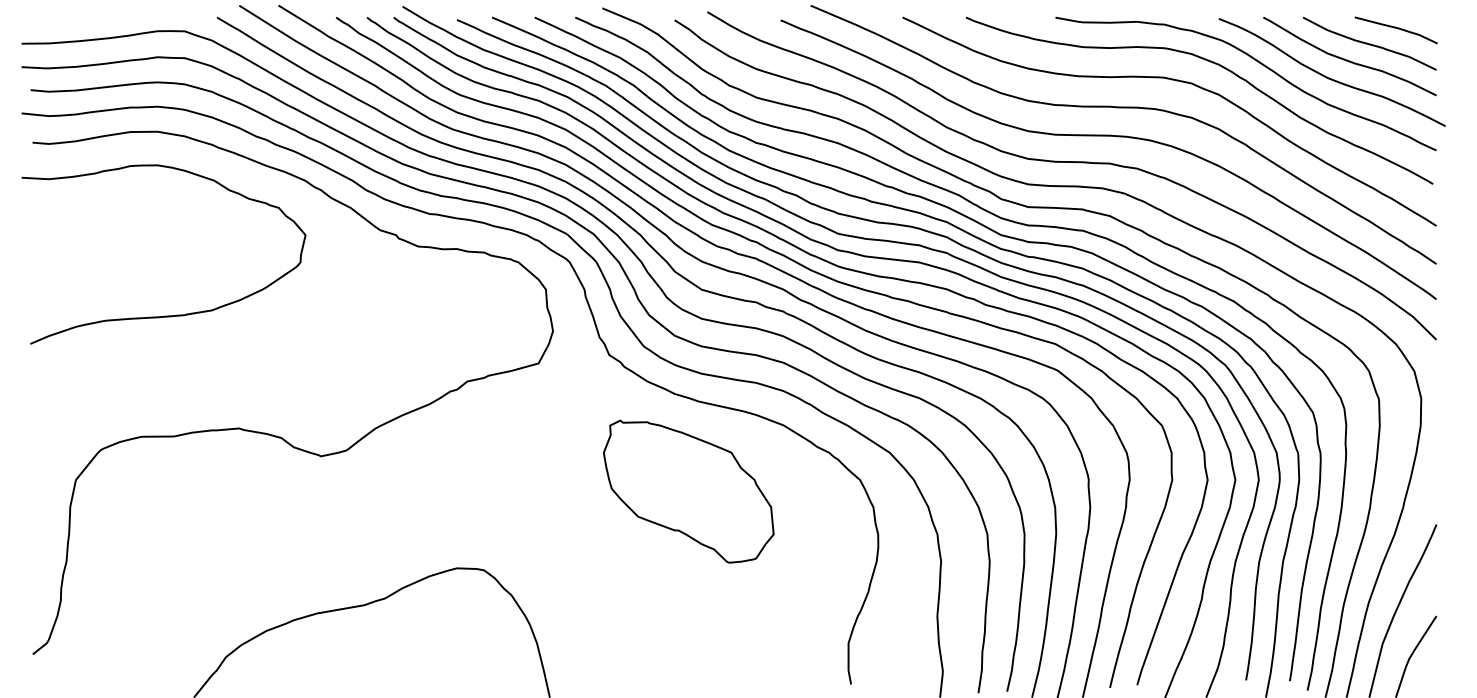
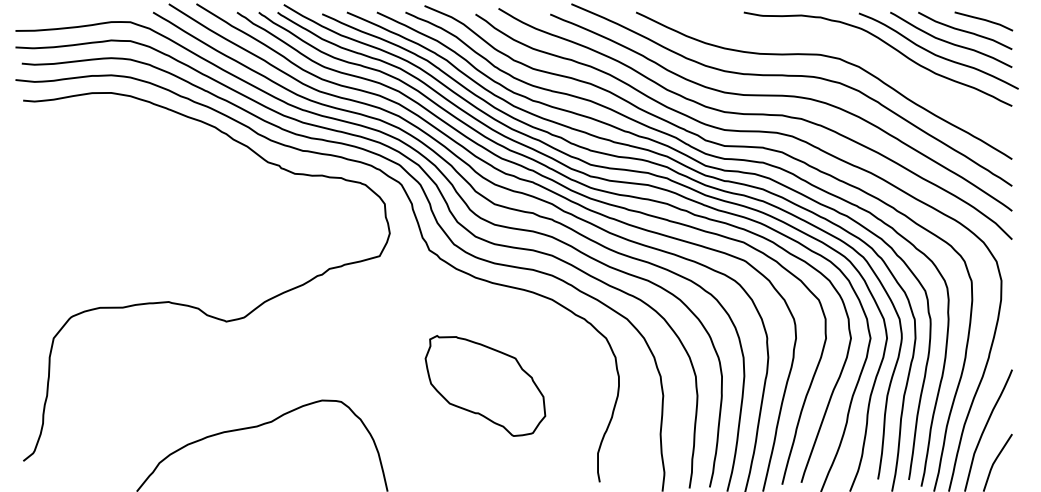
curve: (1212, 63) -> (854, 44), removed
curve: (164, 315) -> (116, 222), removed
part: (688, 491) -> (485, 385), moved

